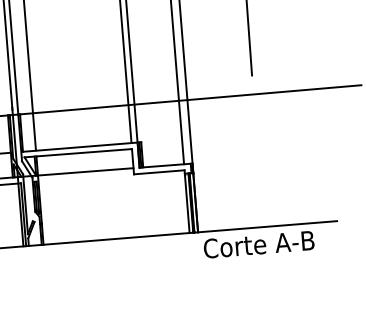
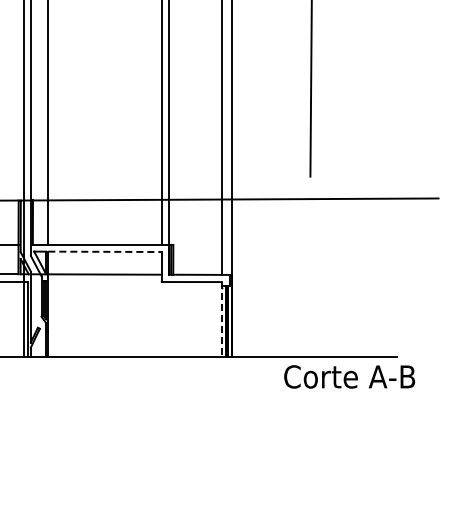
line: (84, 152) -> (105, 251), solid -> dashed
line: (186, 201) -> (221, 319), solid -> dashed
text: (258, 244) -> (349, 376), moved

